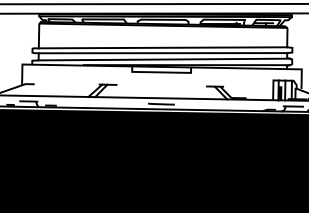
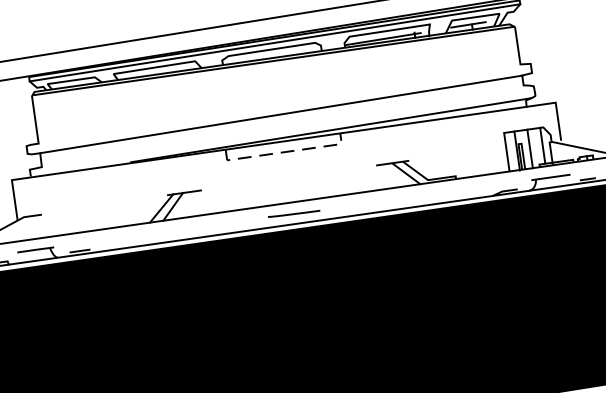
line: (162, 47) -> (278, 103), removed
line: (164, 59) -> (286, 126), removed
line: (162, 72) -> (286, 152), solid -> dashed

